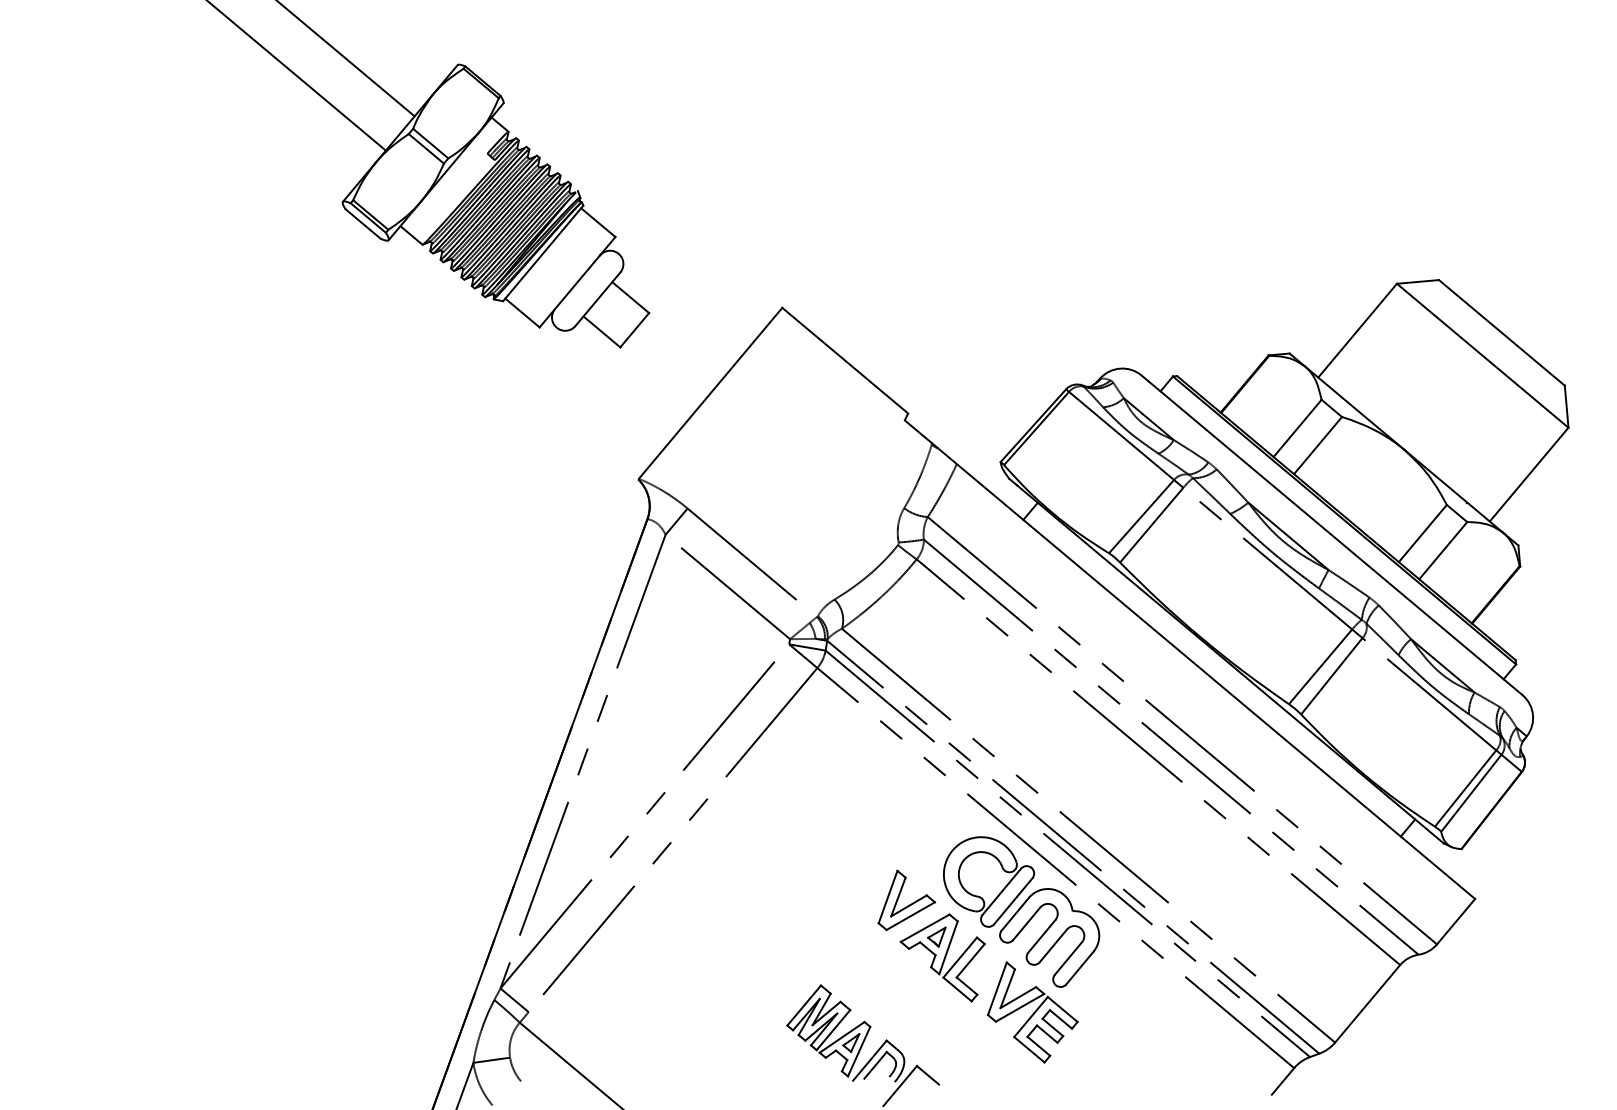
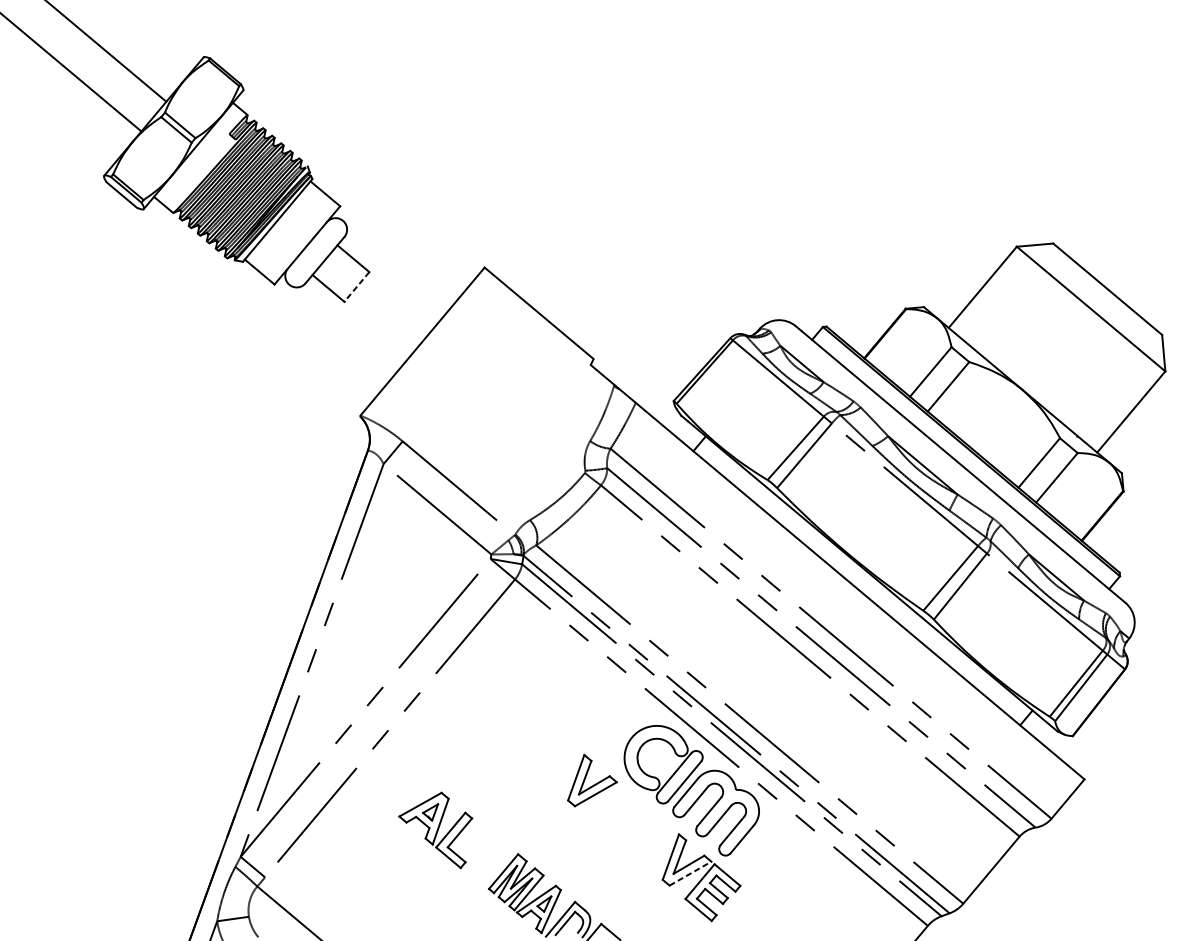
line: (634, 330) -> (356, 287), solid -> dashed
part: (942, 957) -> (435, 830), moved
line: (1020, 1007) -> (690, 873), solid -> dashed

